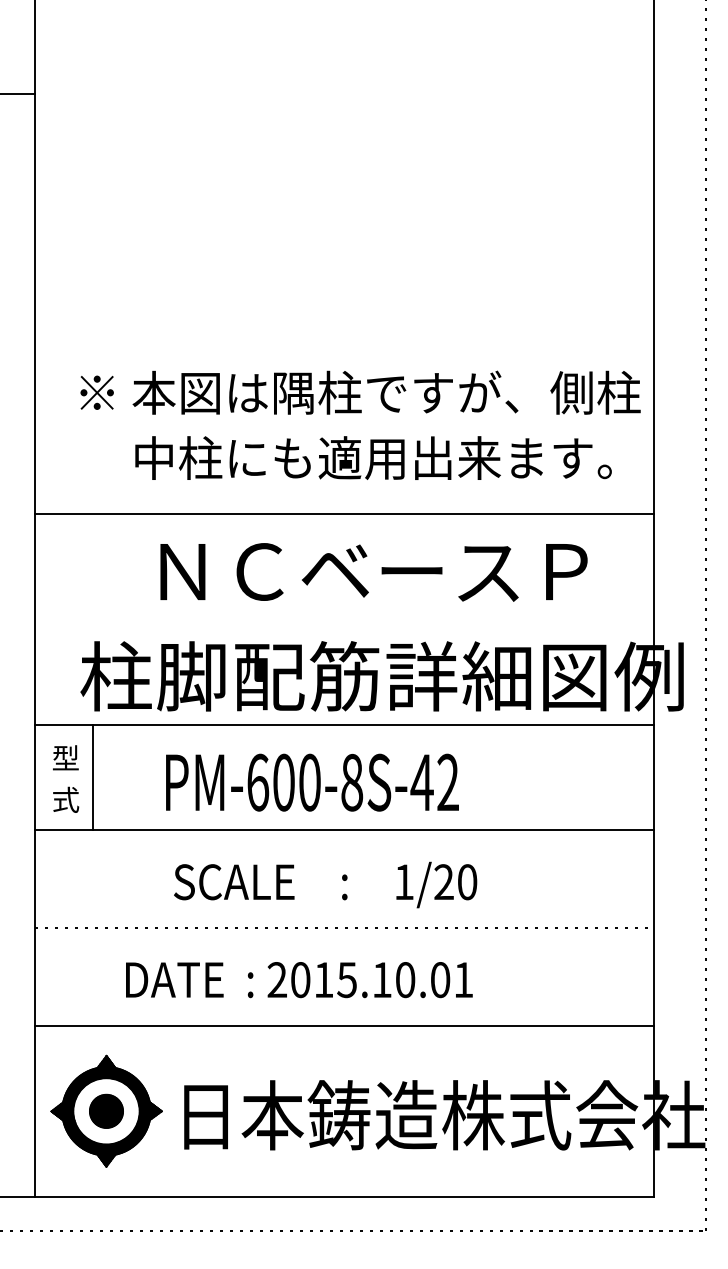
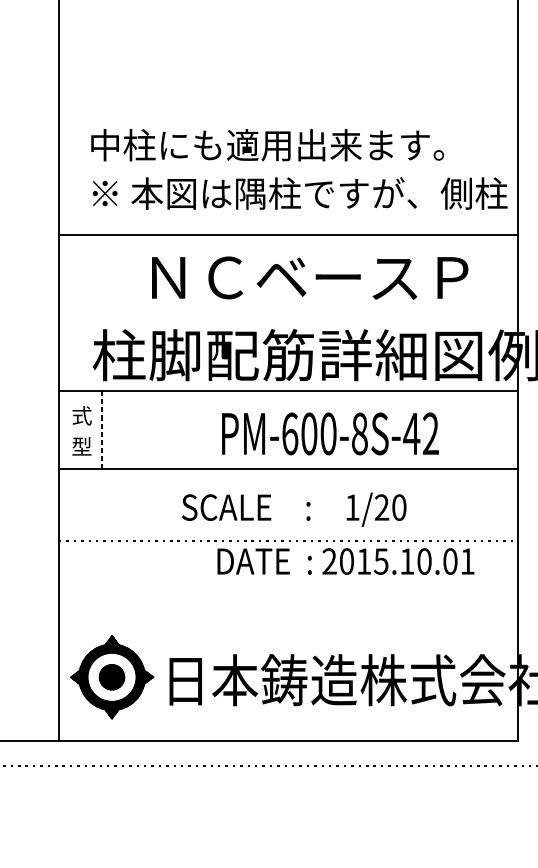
text: (359, 392) -> (299, 144), ※ 本図は隅柱ですが、側柱 -> 中柱にも適用出来ます。
text: (360, 458) -> (300, 193), 中柱にも適用出来ます。 -> ※ 本図は隅柱ですが、側柱
text: (66, 758) -> (82, 416), 型 -> 式
line: (93, 777) -> (102, 430), solid -> dashed
text: (312, 782) -> (330, 433), moved
text: (66, 799) -> (82, 446), 式 -> 型
text: (325, 884) -> (294, 509), moved
text: (299, 980) -> (346, 561), moved
line: (344, 1025) -> (288, 613), removed

